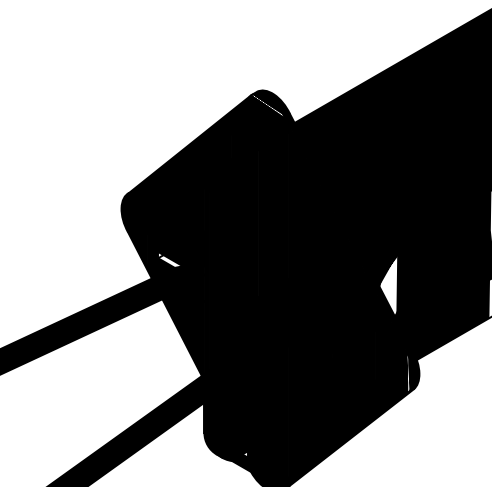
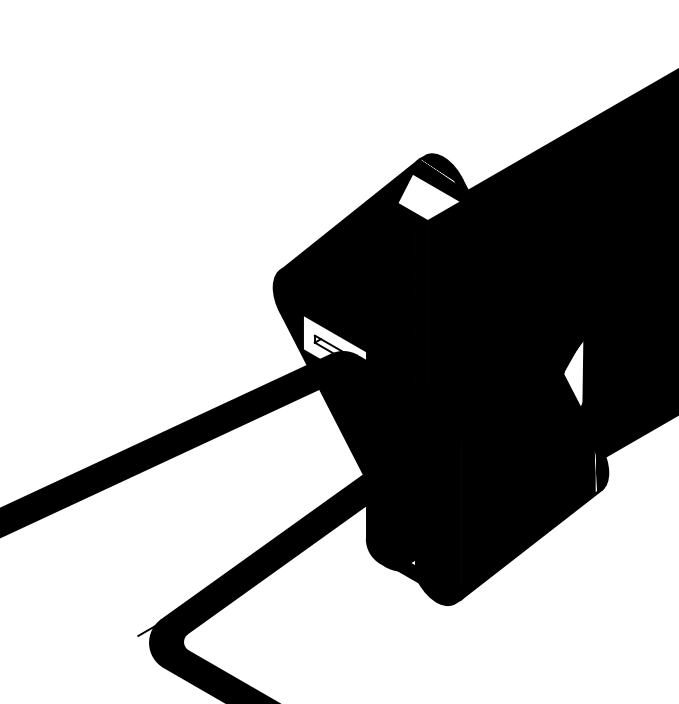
fill: (260, 128) -> (429, 197), removed
fill: (175, 253) -> (334, 337), removed

